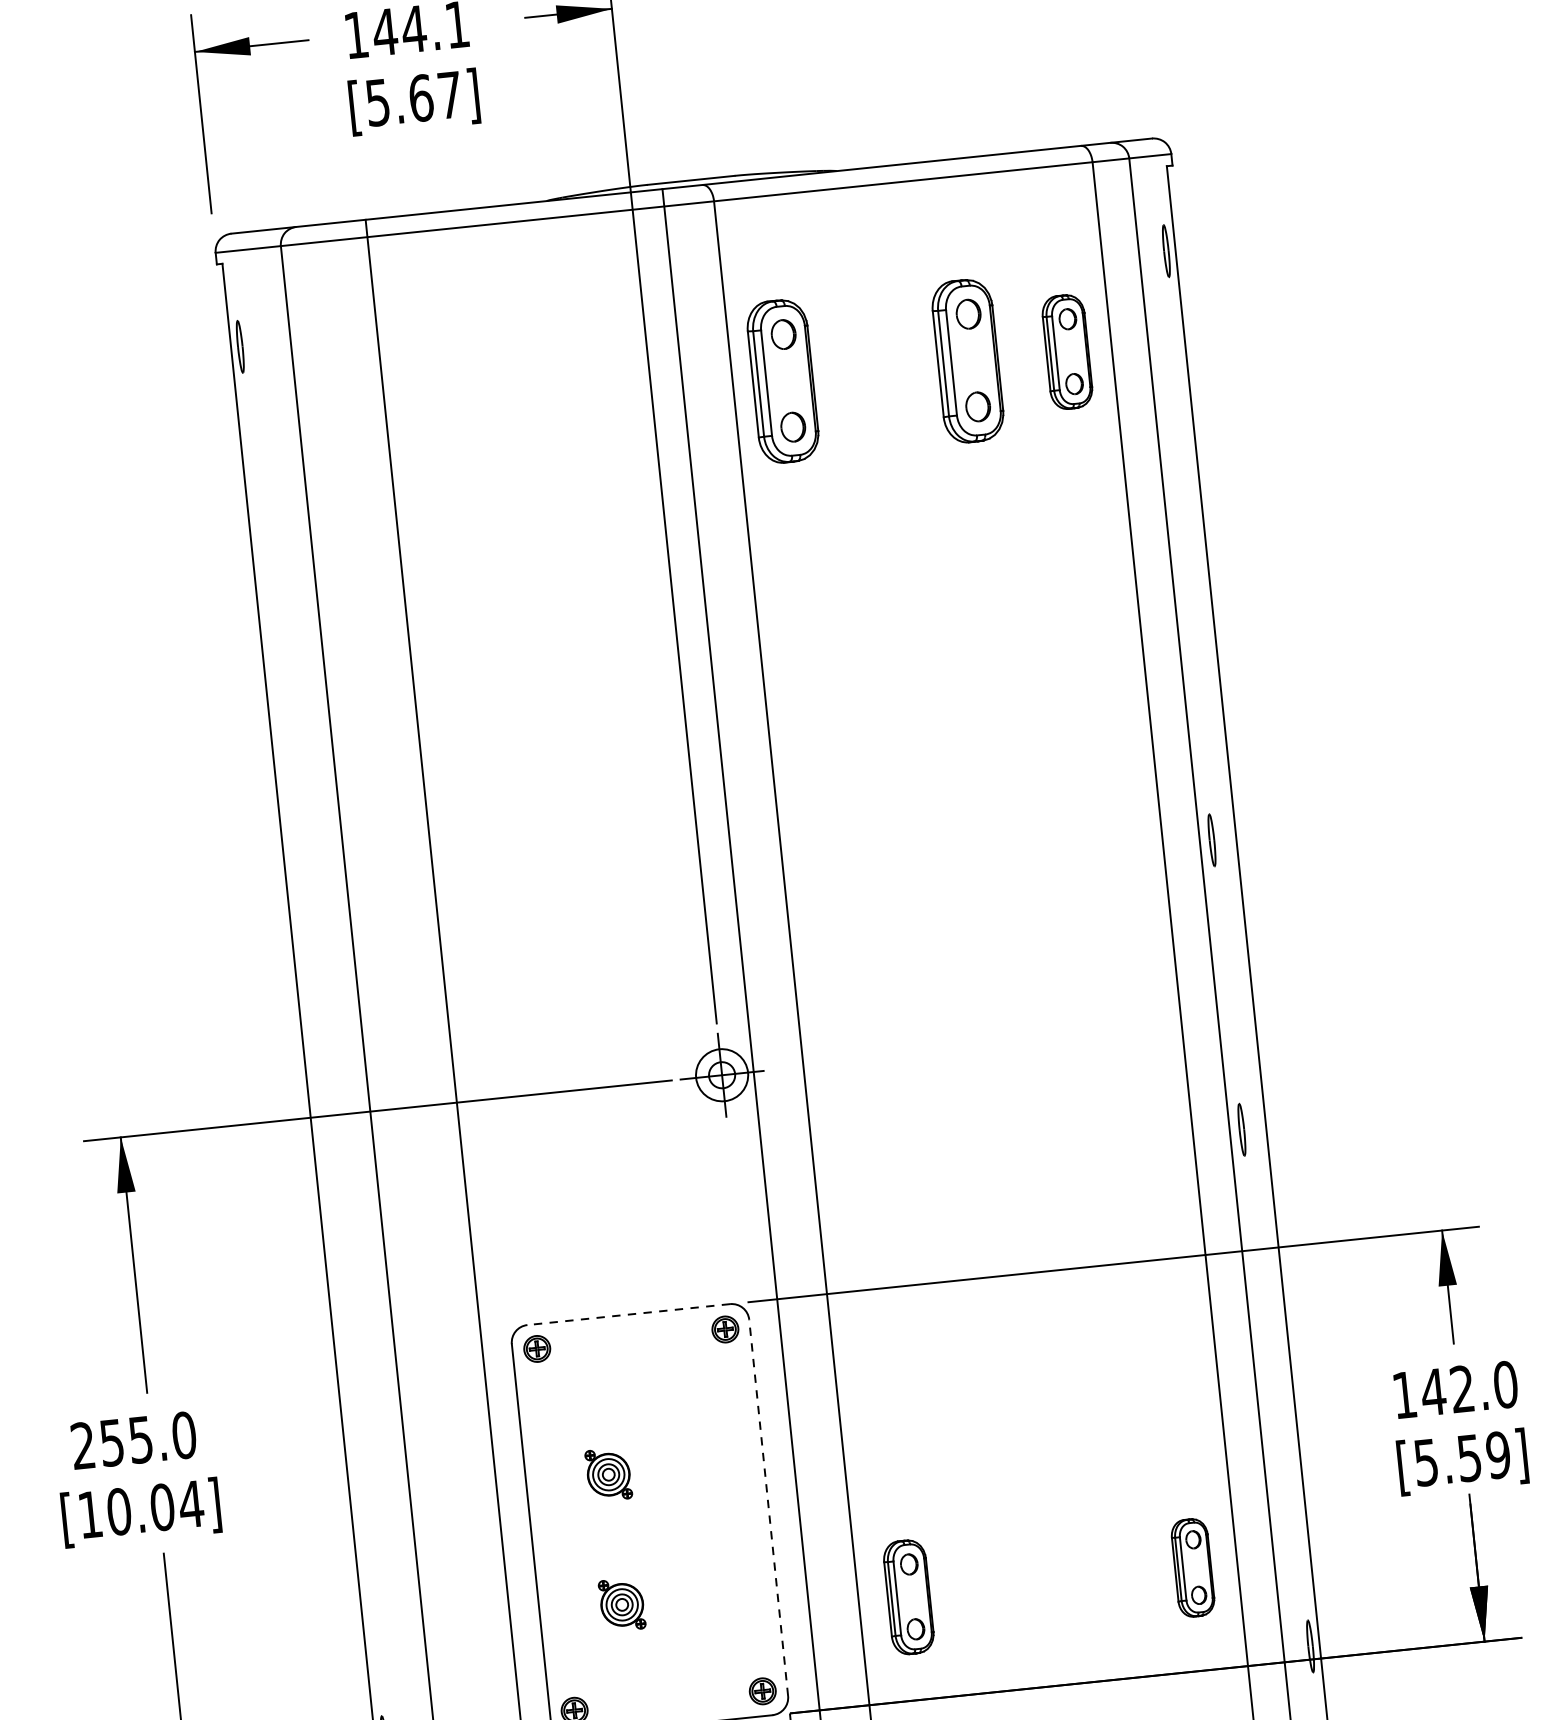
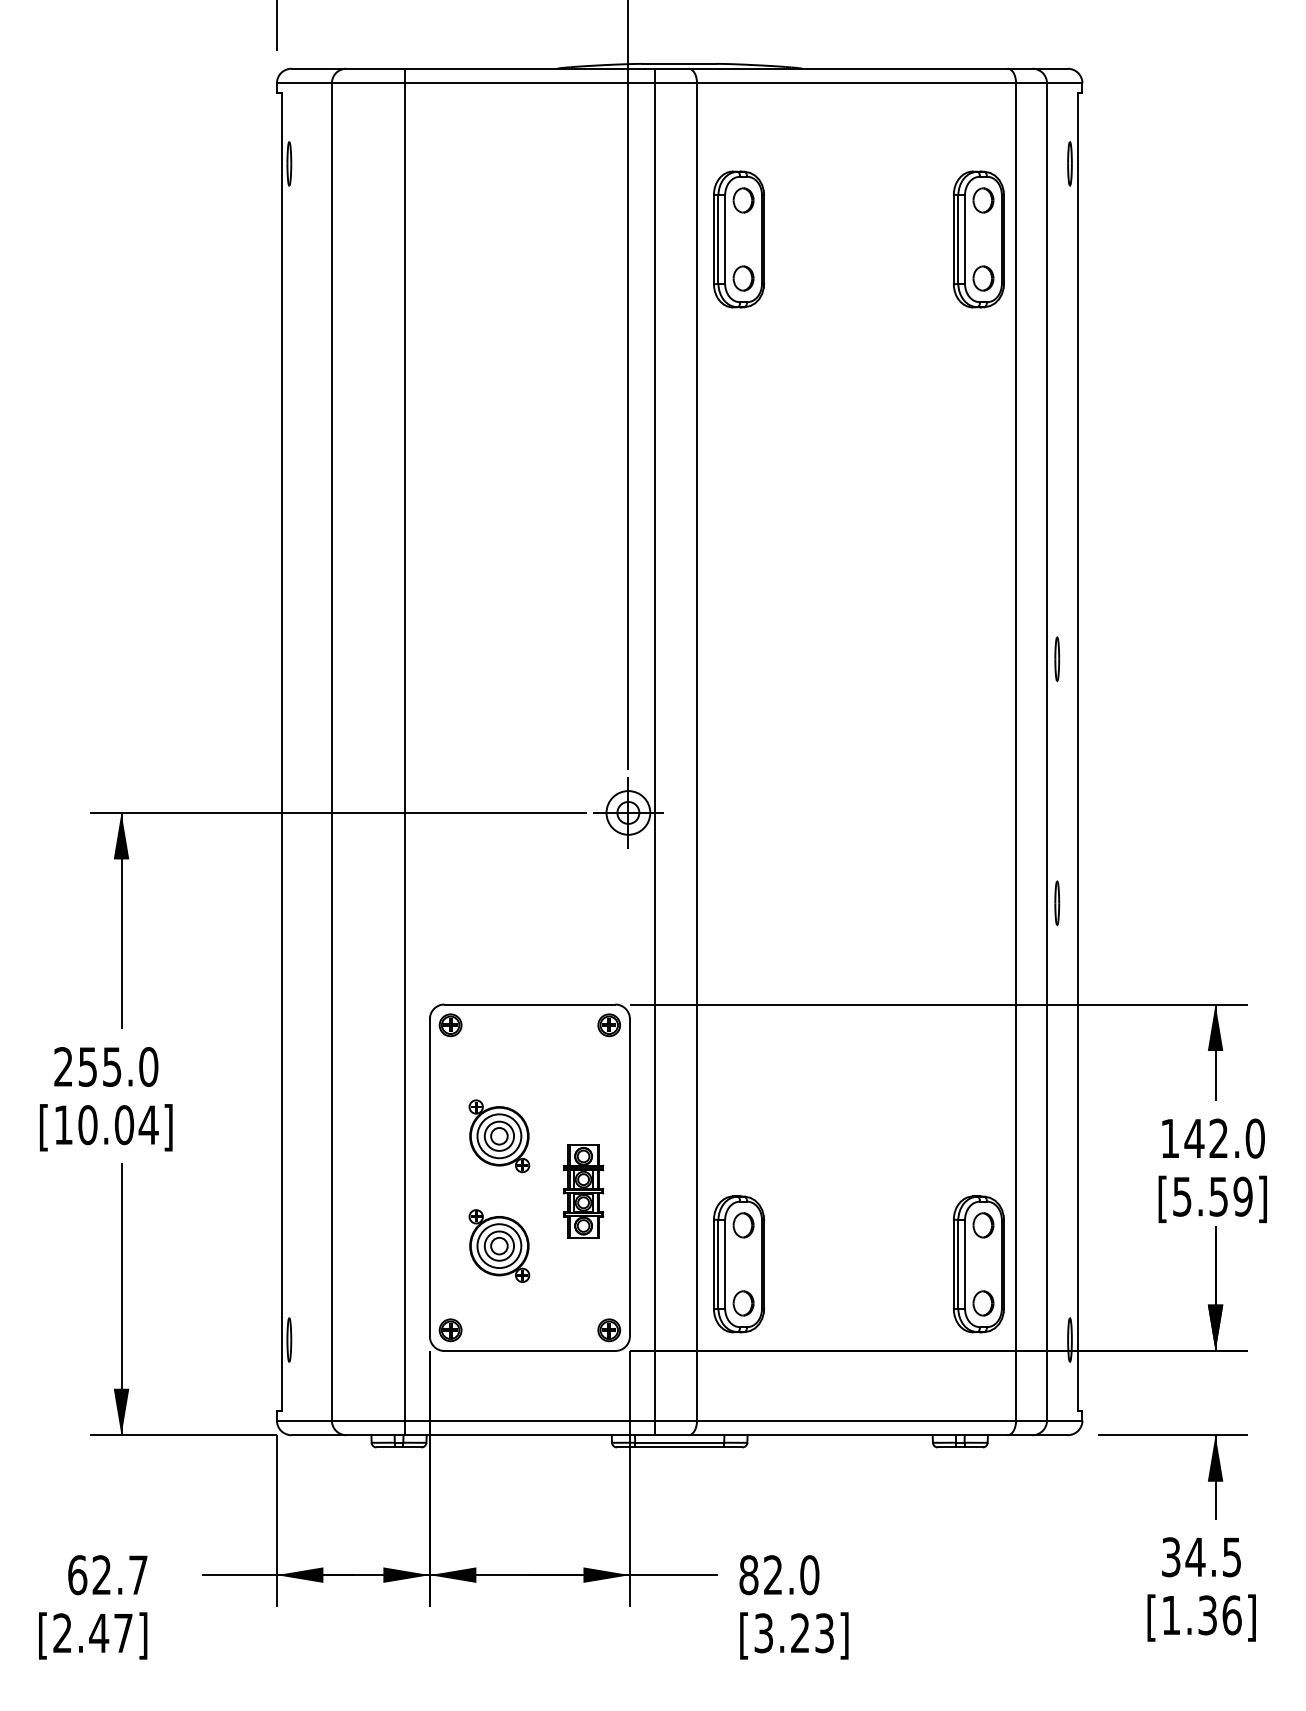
part: (1067, 352) -> (978, 239), size x1.43
part: (968, 361) -> (895, 238), removed
line: (628, 1314) -> (529, 1004), dashed -> solid
part: (608, 1474) -> (499, 1136), size x1.67
line: (768, 1507) -> (629, 1177), dashed -> solid
part: (715, 1529) -> (583, 1191), added
part: (1192, 1568) -> (978, 1264), size x1.67
part: (909, 1597) -> (739, 1264), size x1.43
part: (622, 1604) -> (499, 1245), size x1.67

